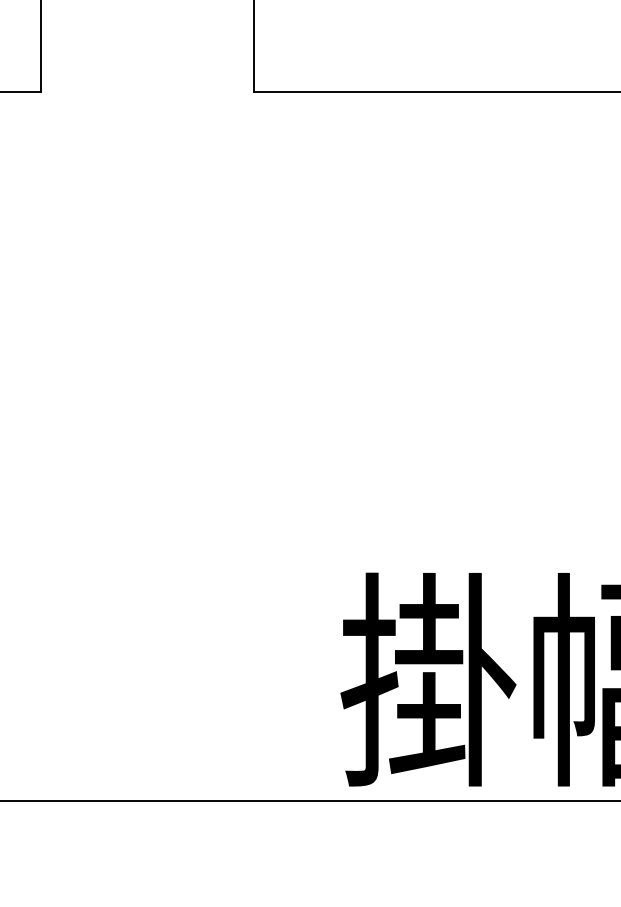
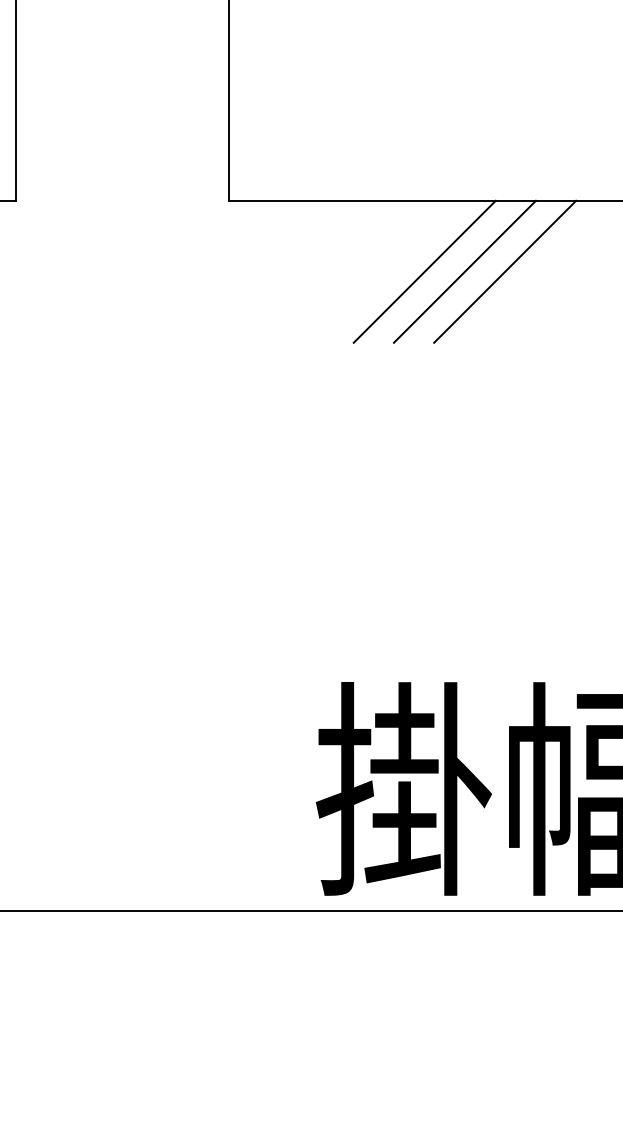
line: (449, 162) -> (424, 271), added
line: (489, 162) -> (464, 271), added
line: (530, 162) -> (505, 271), added

